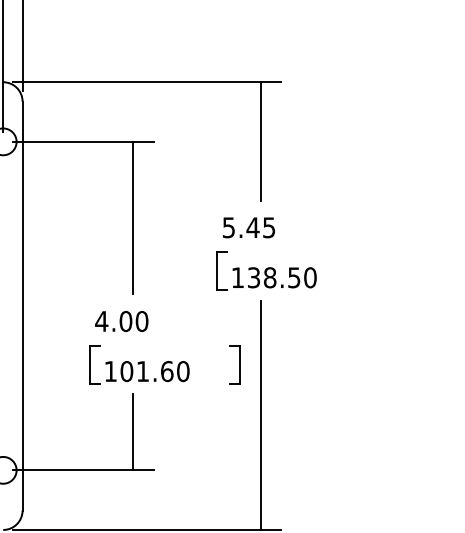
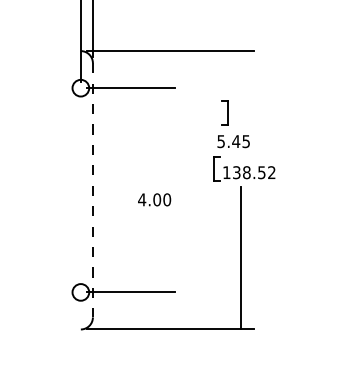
line: (259, 140) -> (240, 87), removed
line: (132, 217) -> (161, 135), removed
text: (309, 277) -> (271, 172), 138.50 -> 138.52
line: (21, 306) -> (92, 190), solid -> dashed
part: (139, 364) -> (165, 226), removed
part: (234, 364) -> (224, 112), moved
line: (132, 431) -> (161, 268), removed

